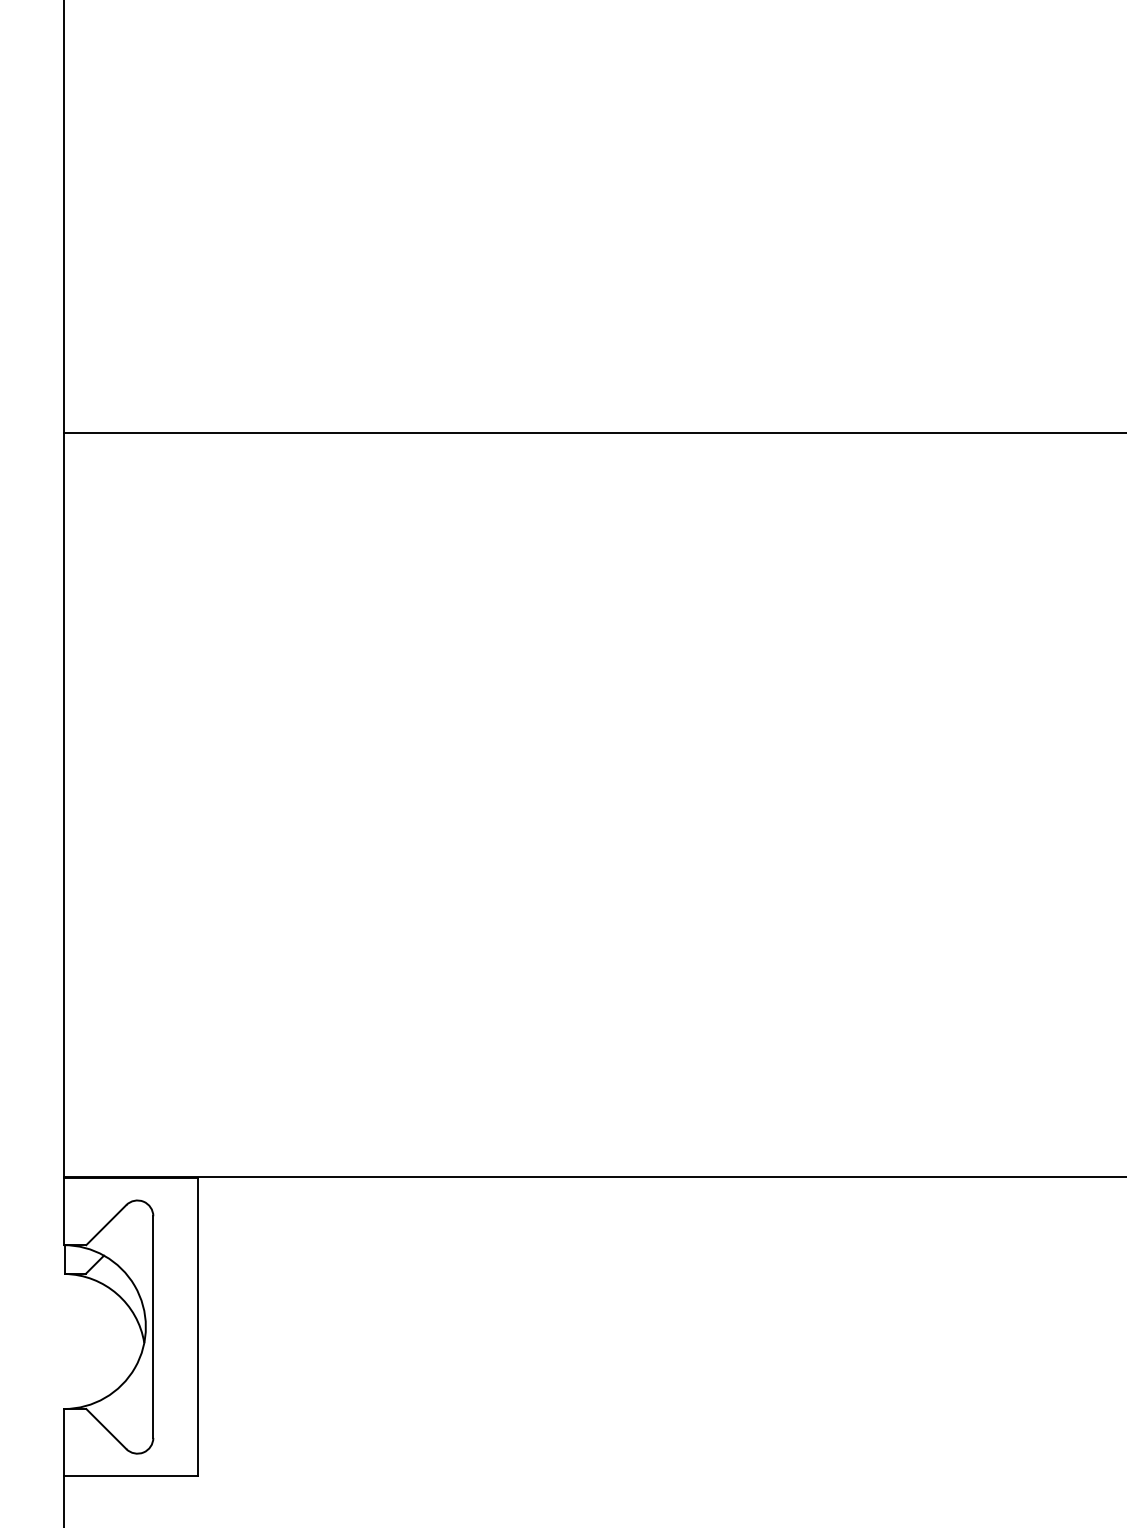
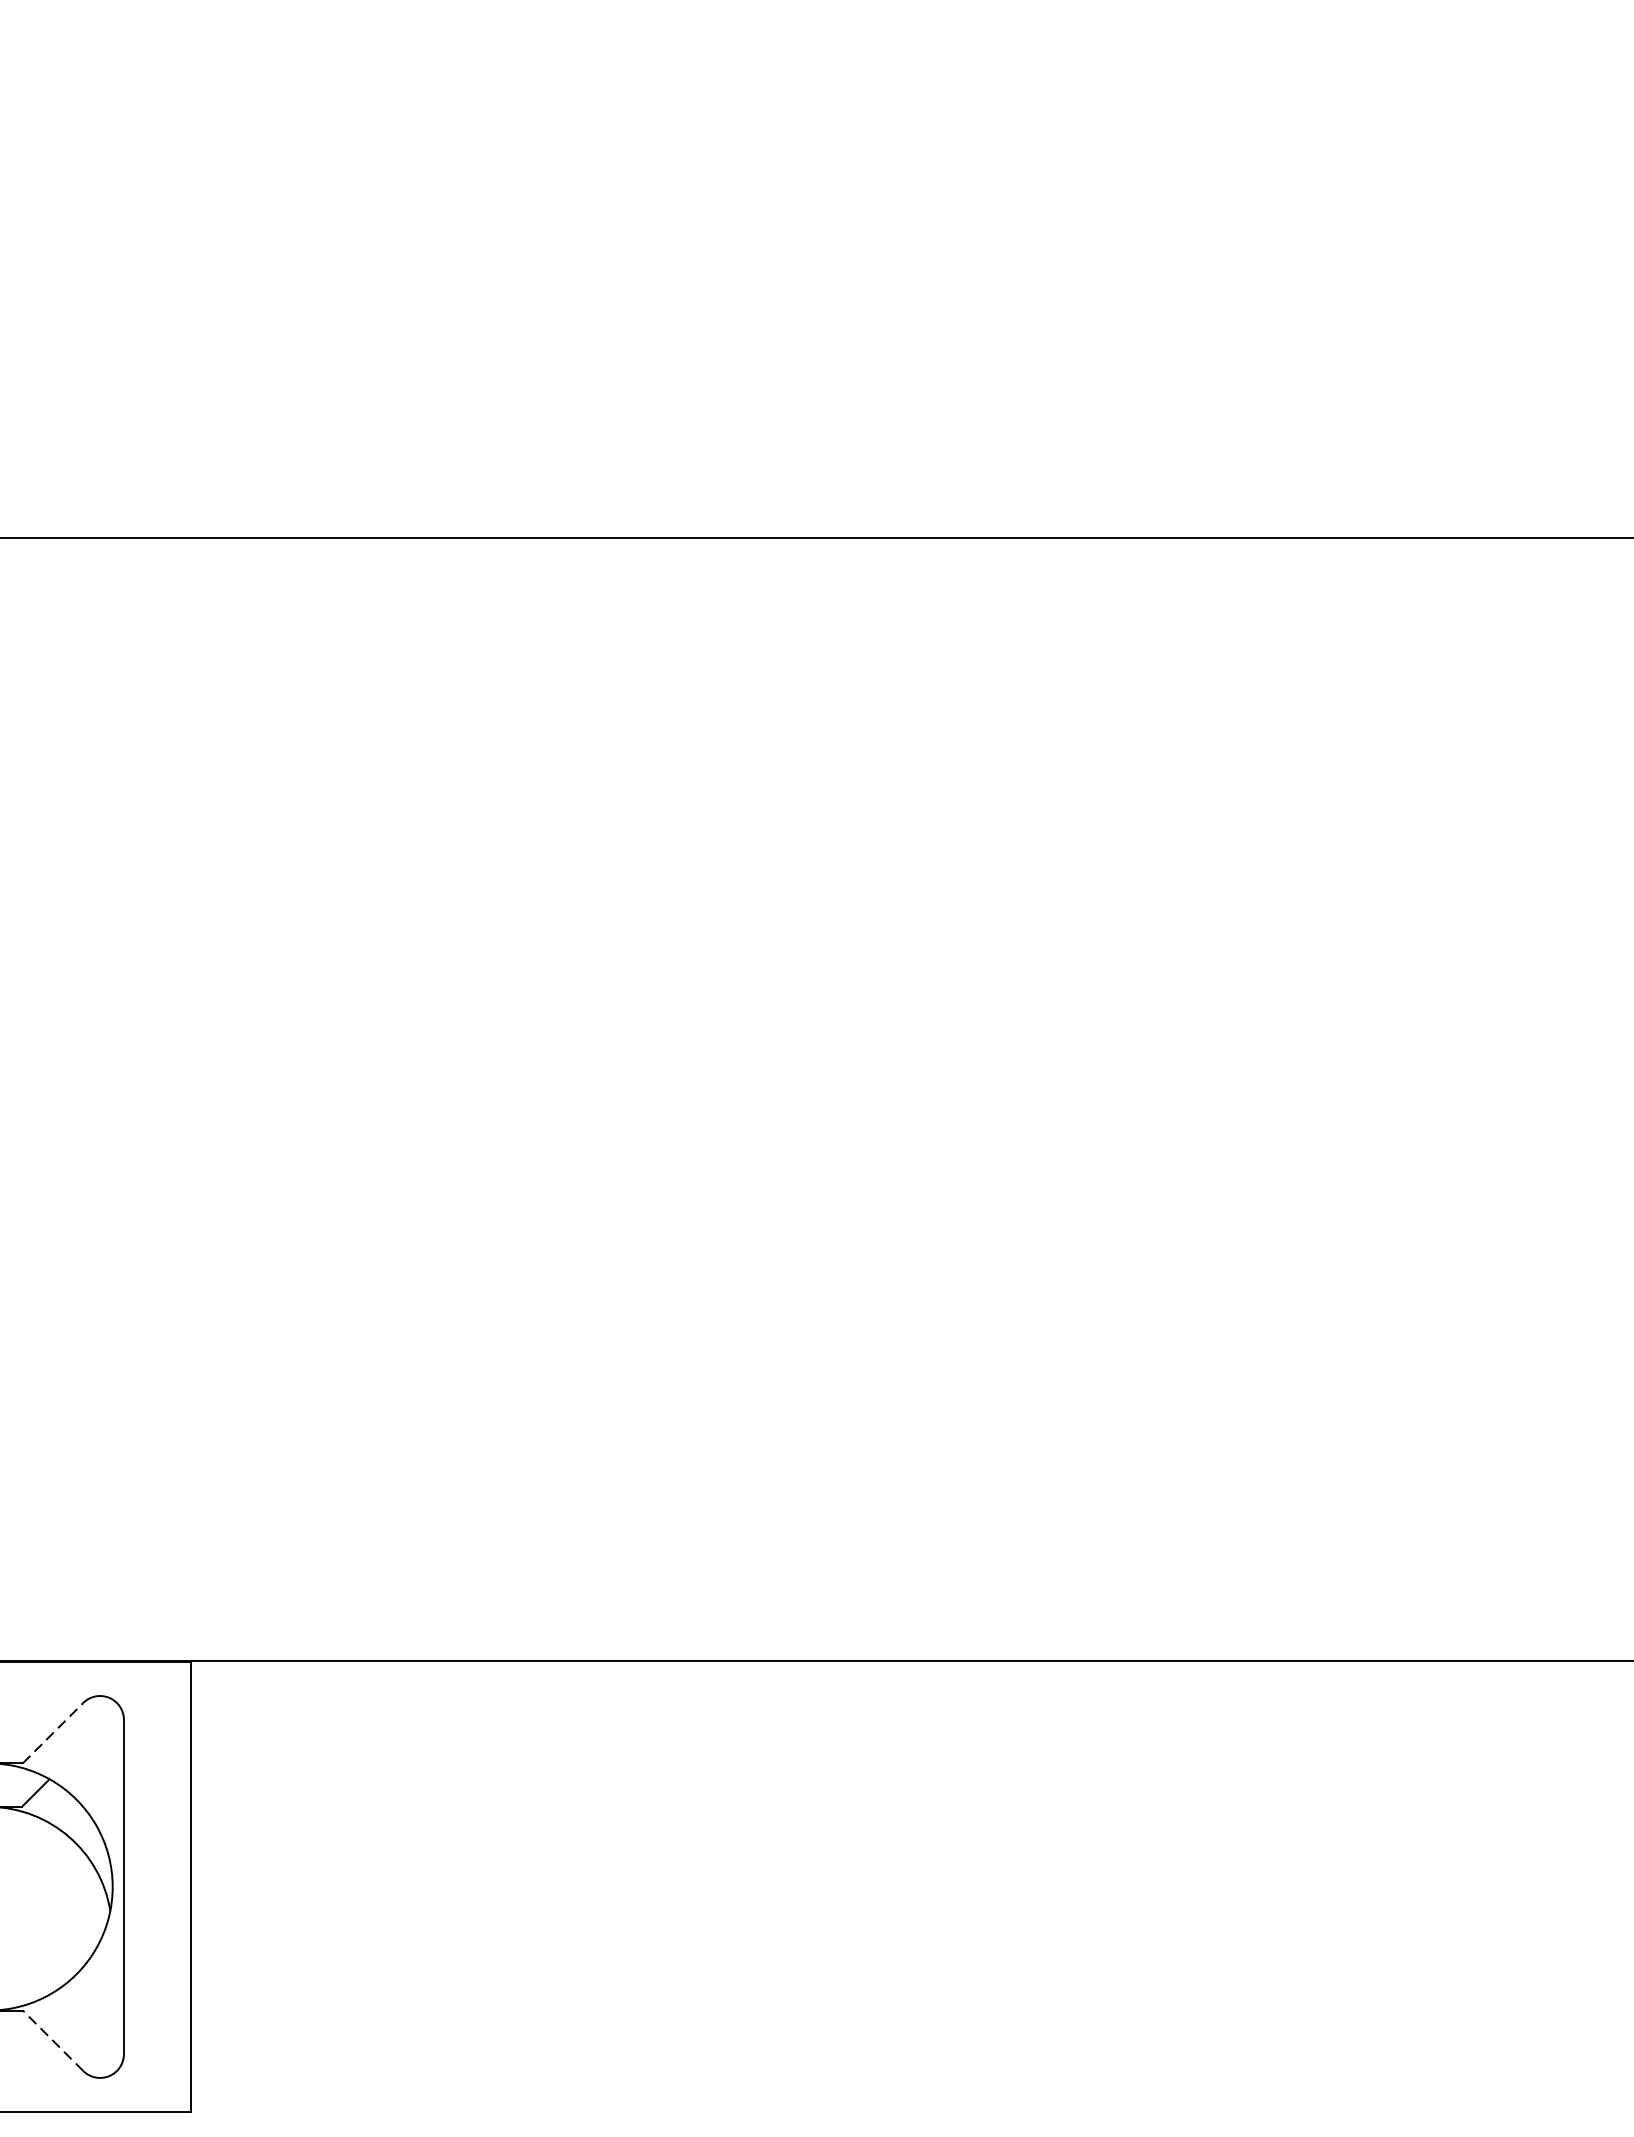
line: (106, 1224) -> (53, 1732), solid -> dashed
line: (105, 1428) -> (51, 2039), solid -> dashed

